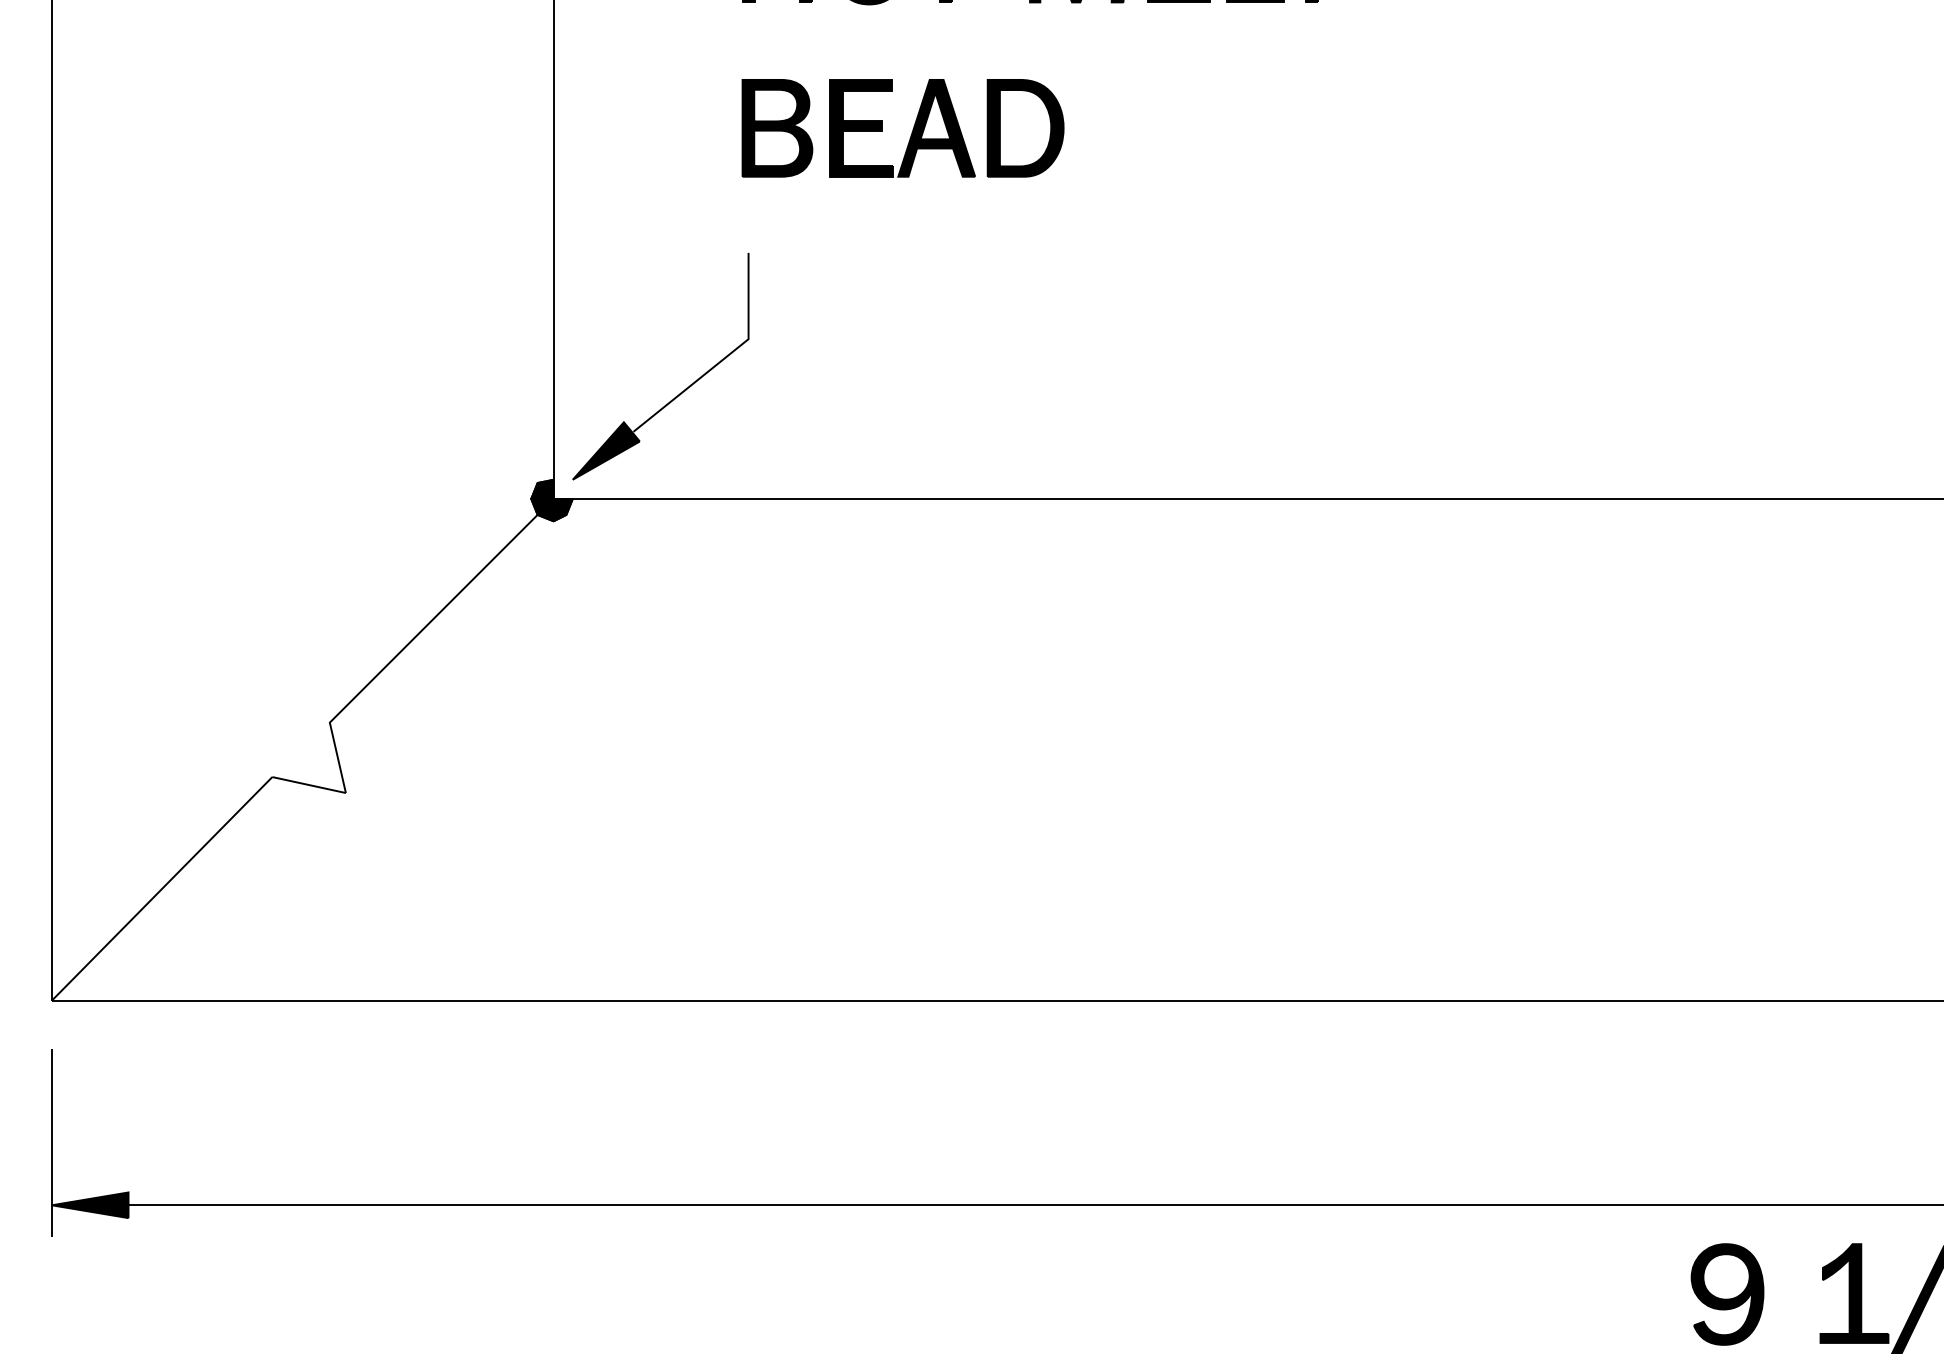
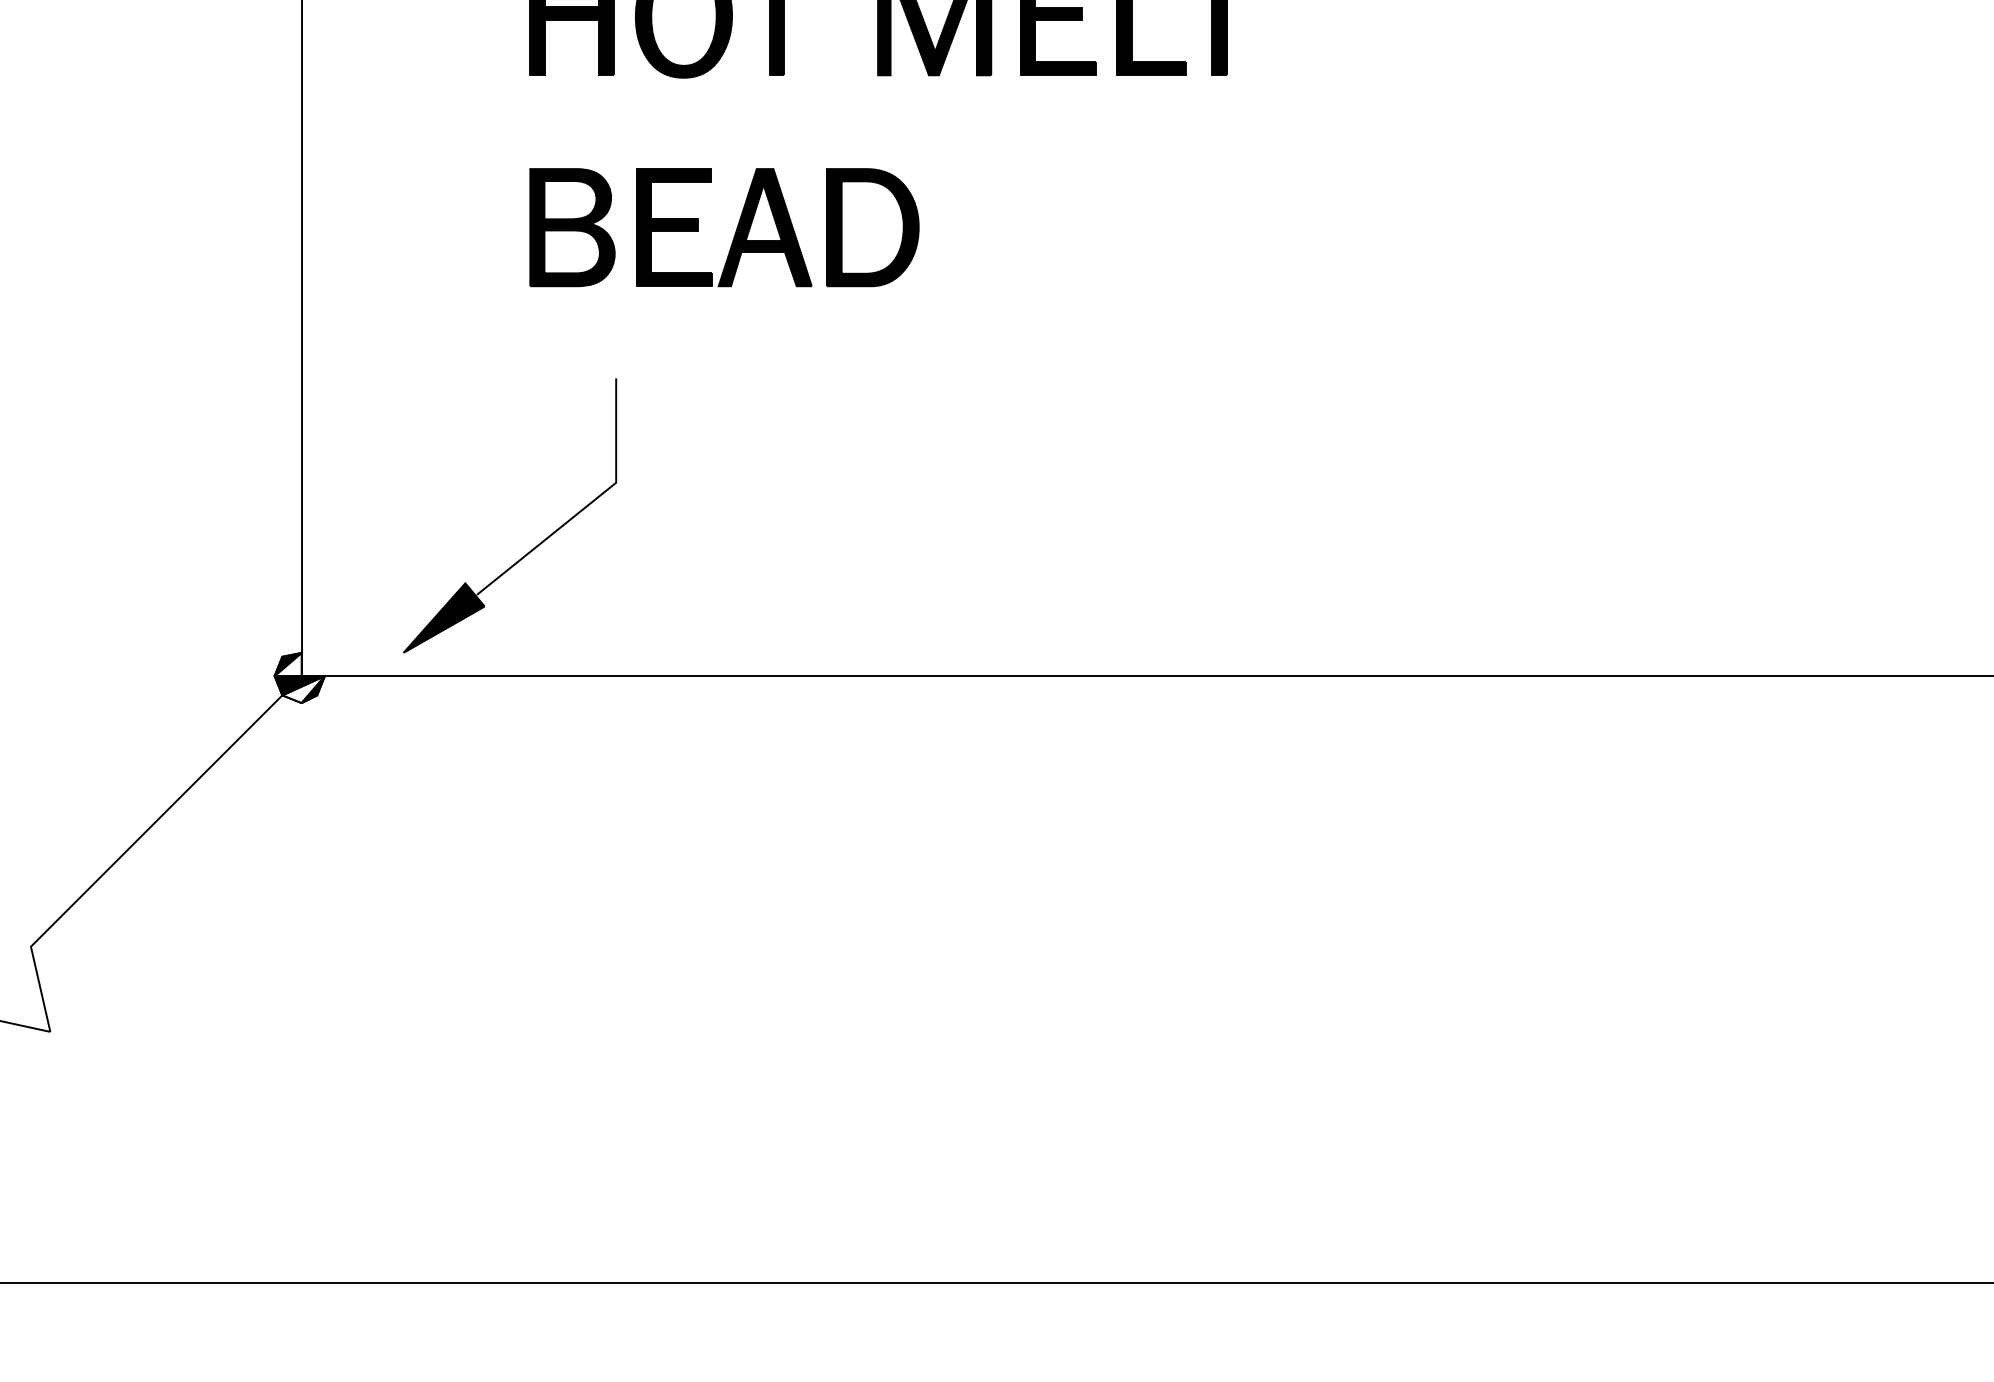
part: (681, 391) -> (535, 546), moved
fill: (542, 488) -> (288, 663), removed
fill: (554, 509) -> (302, 688), removed

